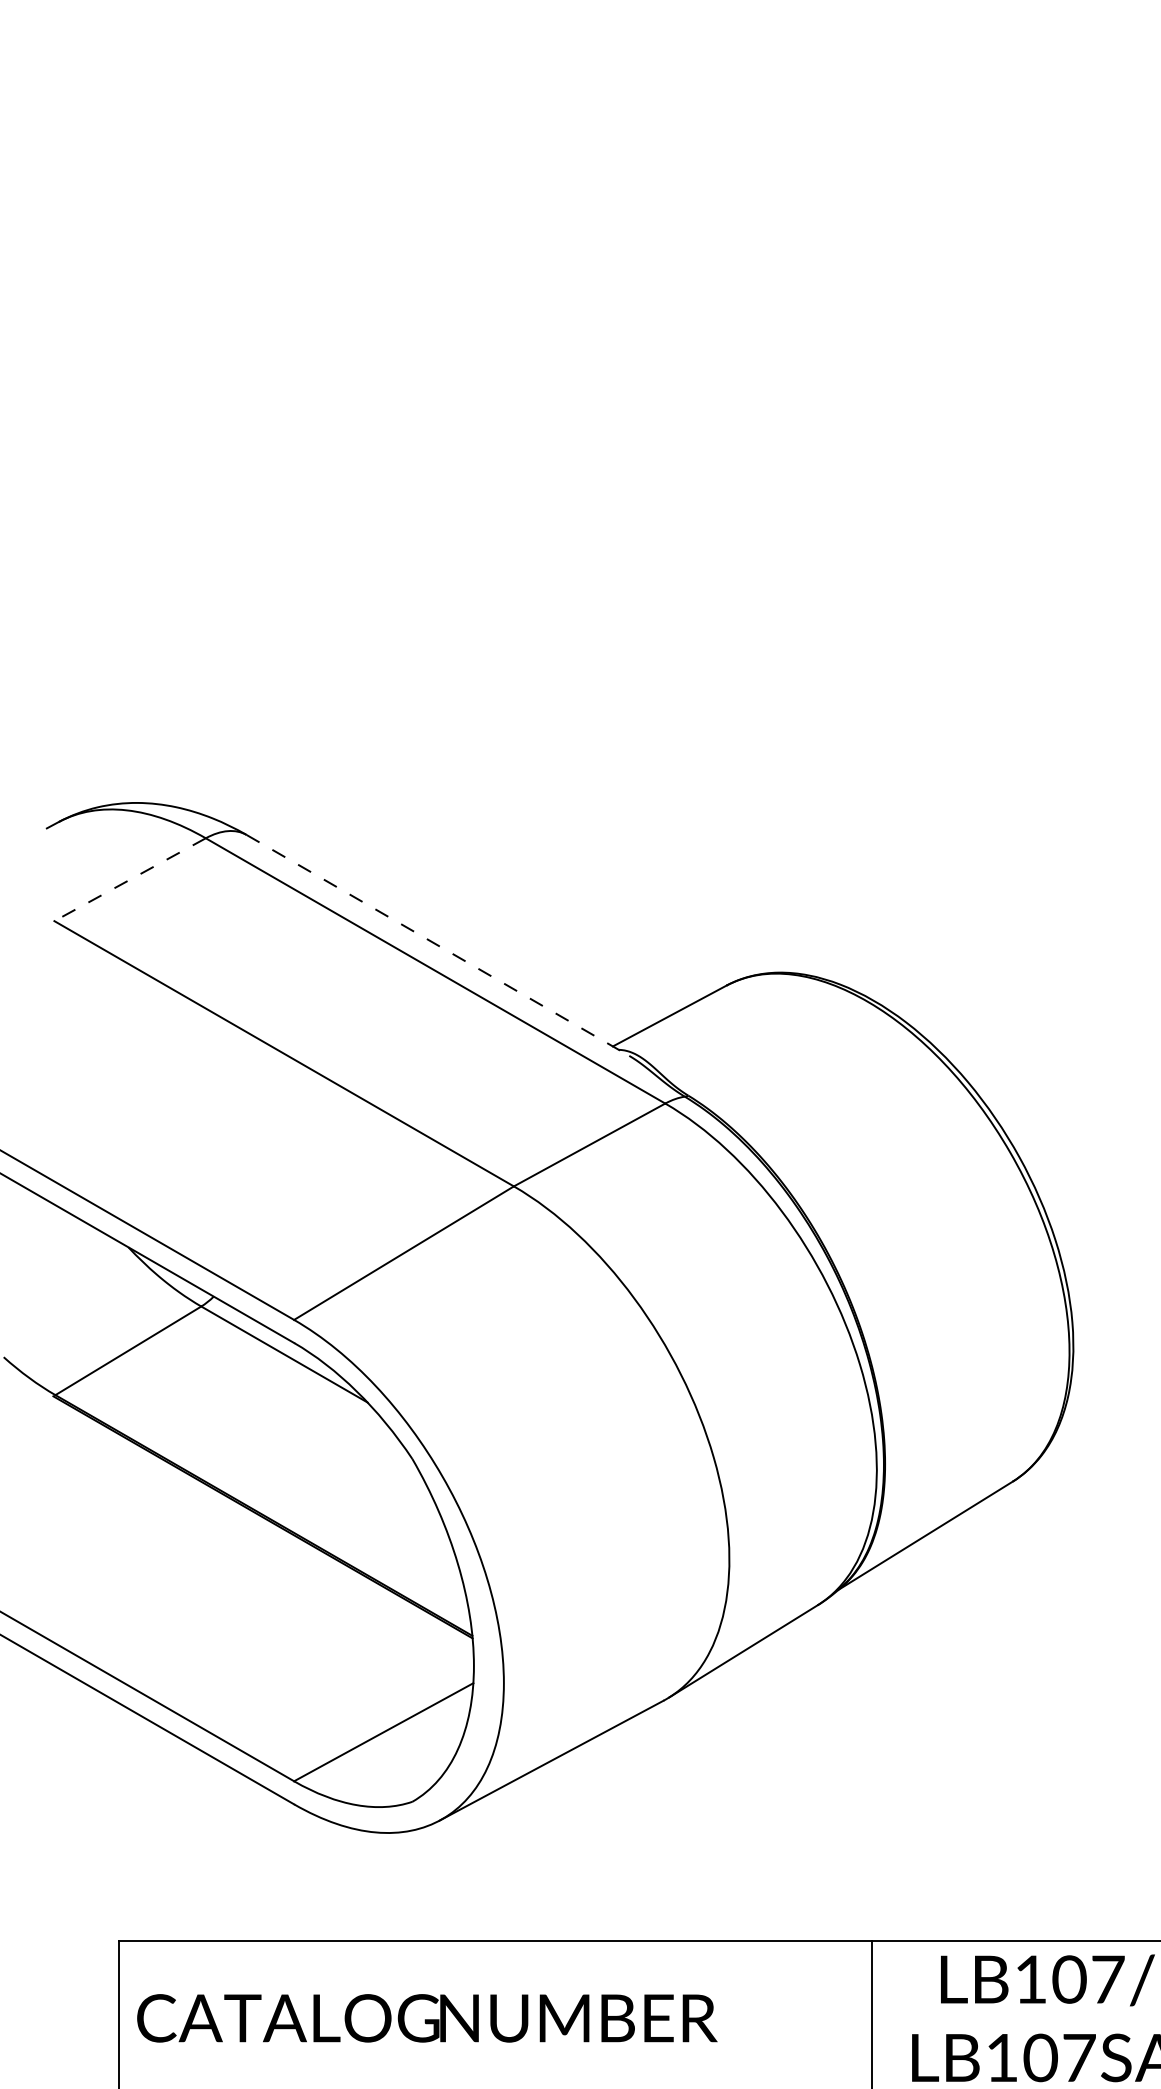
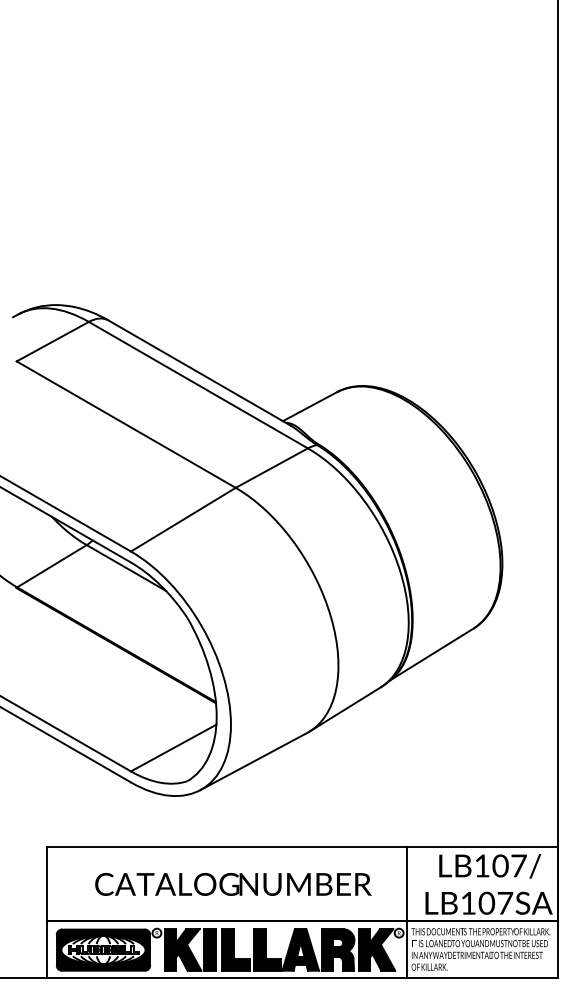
line: (129, 879) -> (52, 341), dashed -> solid
line: (437, 946) -> (199, 373), dashed -> solid
text: (427, 2016) -> (233, 883), moved

